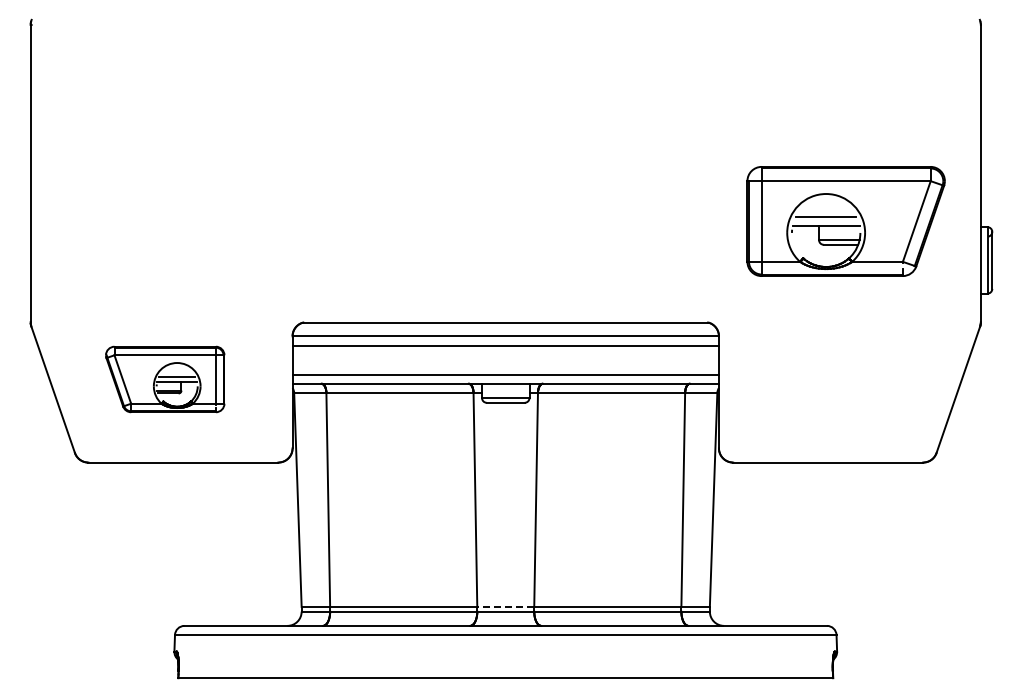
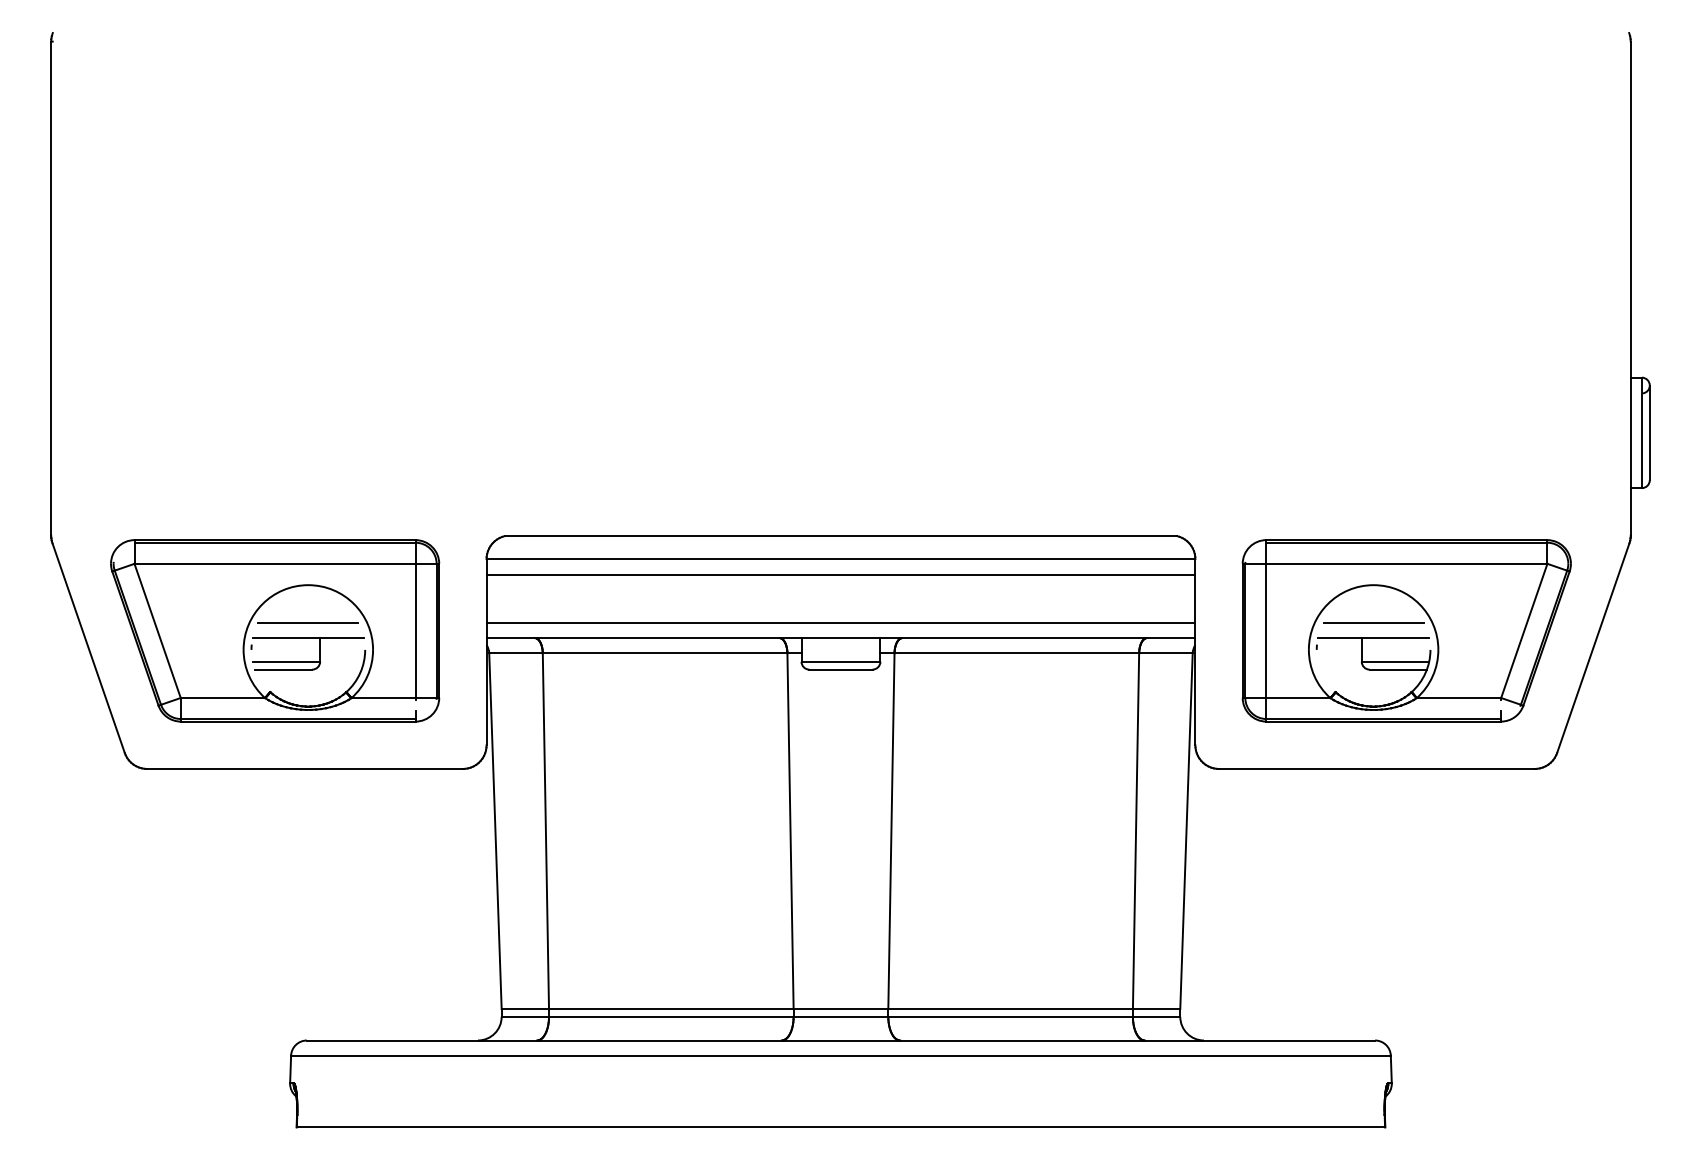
part: (845, 221) -> (1405, 630), moved
part: (164, 379) -> (273, 630), size x1.67
line: (505, 606) -> (840, 1008), dashed -> solid

